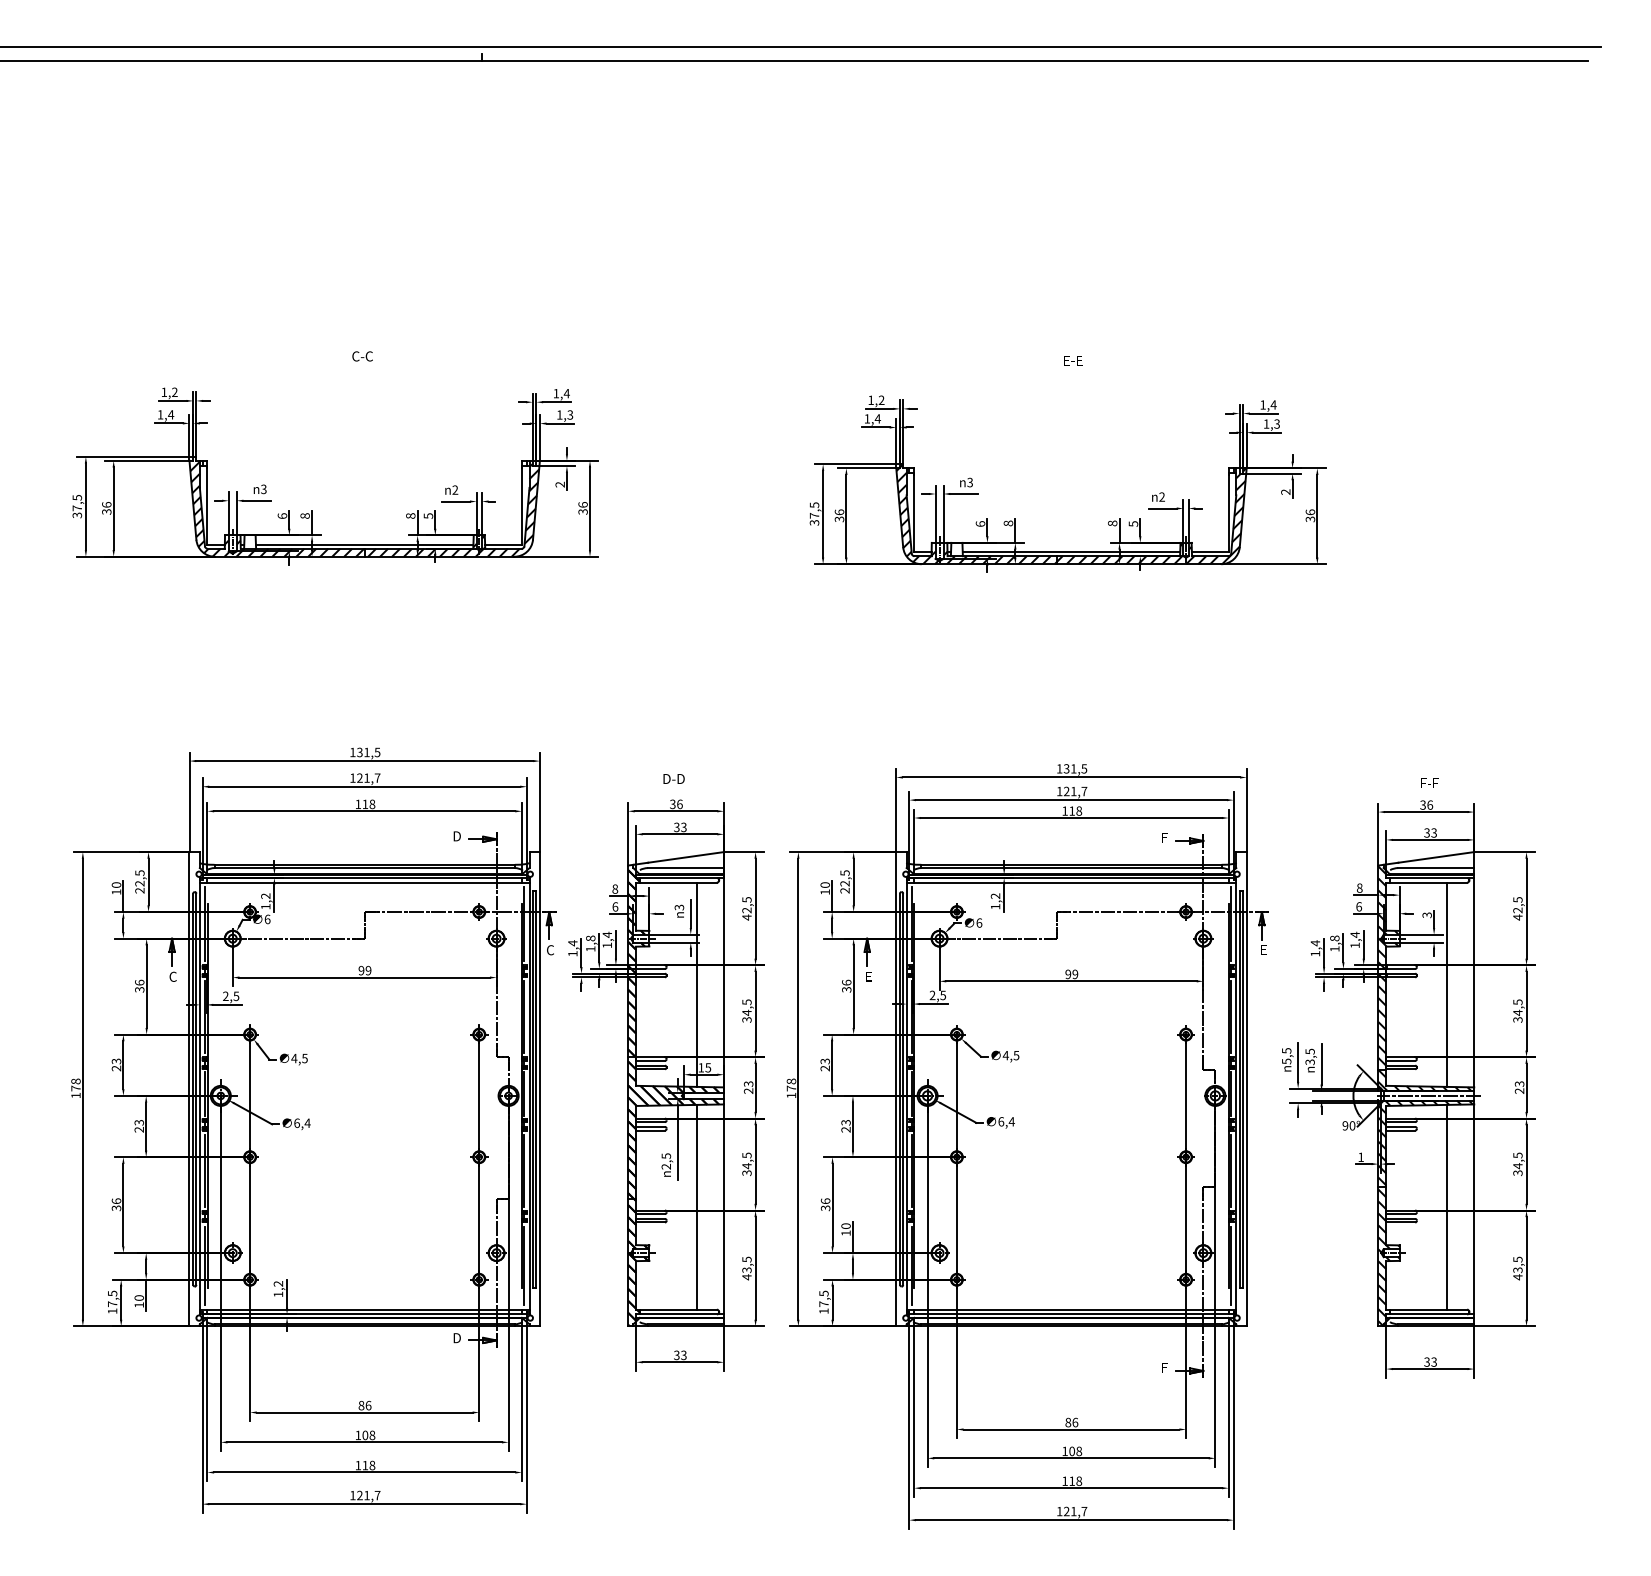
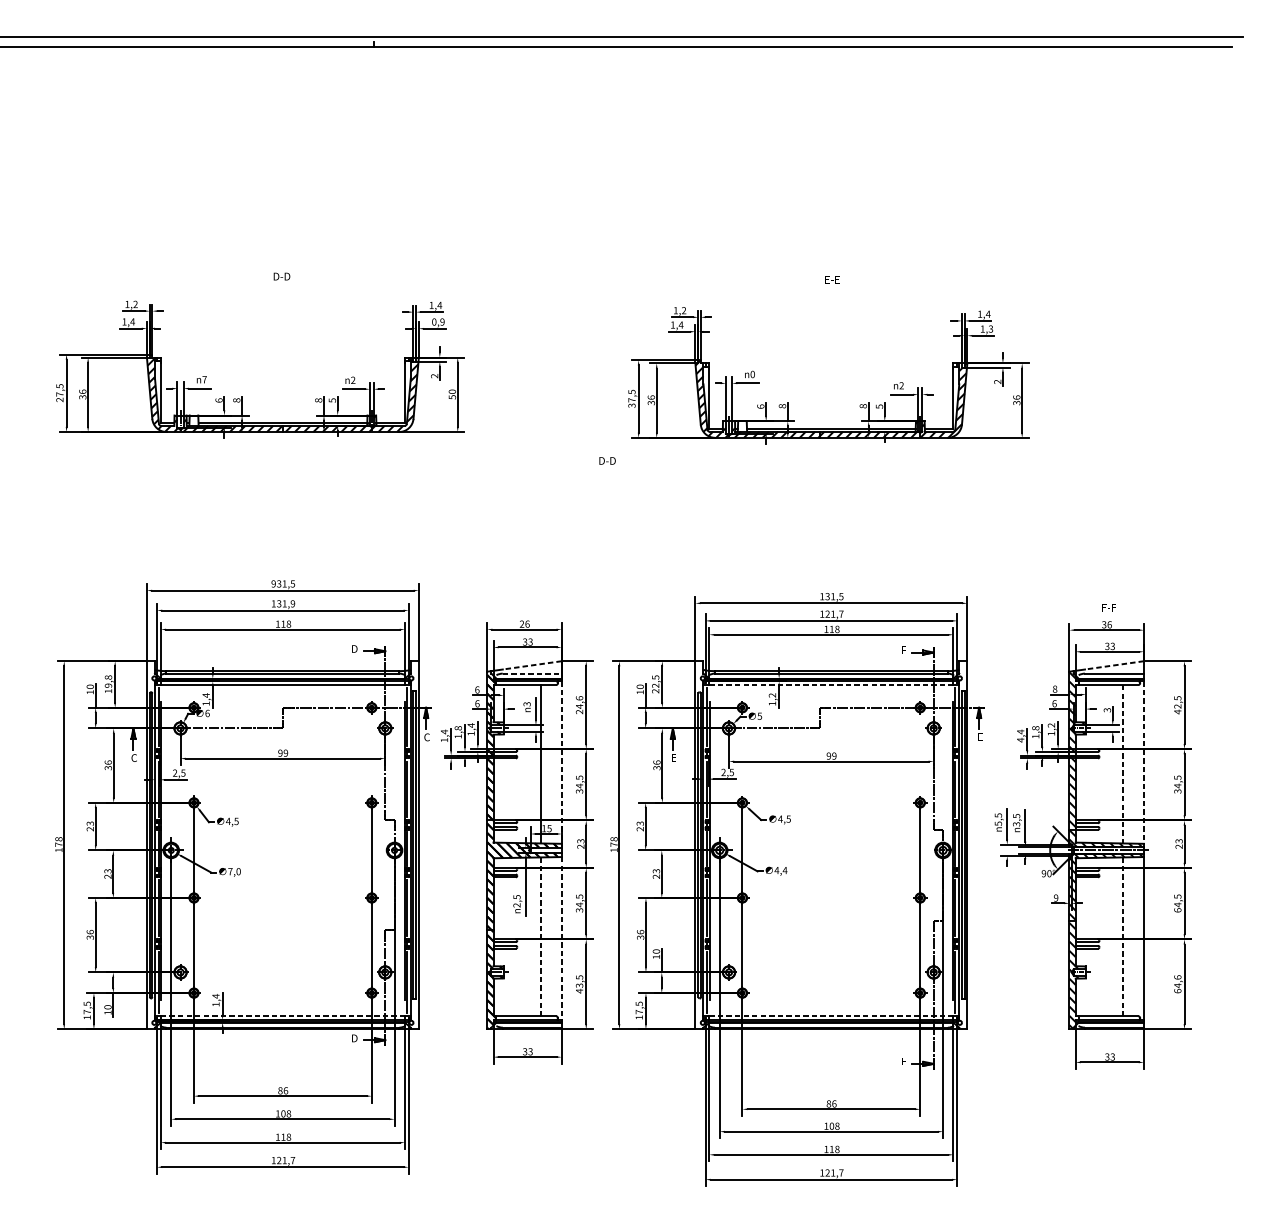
text: (363, 356) -> (281, 276), C-C -> D-D
text: (565, 414) -> (438, 321), 1,3 -> 0,9
text: (970, 482) -> (753, 374), 3 -> 0
text: (263, 489) -> (204, 379), 3 -> 7
text: (582, 508) -> (451, 394), 36 -> 50
text: (77, 515) -> (60, 400), 37,5 -> 27,5
text: (352, 752) -> (273, 583), 131,5 -> 931,5
text: (368, 777) -> (285, 603), 121,7 -> 131,9
text: (673, 778) -> (607, 460), moved
text: (672, 805) -> (521, 625), 36 -> 26
line: (685, 857) -> (531, 665), solid -> dashed
line: (1435, 857) -> (1113, 665), solid -> dashed
line: (686, 868) -> (532, 673), solid -> dashed
text: (139, 881) -> (108, 684), 22,5 -> 19,8
line: (1071, 882) -> (831, 684), solid -> dashed
text: (615, 888) -> (477, 689), 8 -> 6
text: (265, 896) -> (205, 695), 1,2 -> 1,4
text: (746, 908) -> (579, 705), 42,5 -> 24,6
text: (979, 922) -> (760, 715), 6 -> 5
text: (1354, 934) -> (1051, 725), 1,4 -> 1,2
text: (1315, 953) -> (1020, 739), 1,4 -> 4,4
line: (724, 982) -> (562, 762), solid -> dashed
line: (1474, 982) -> (1144, 762), solid -> dashed
line: (1447, 985) -> (1123, 764), solid -> dashed
text: (1001, 1121) -> (777, 870), 6,4 -> 4,4
text: (302, 1122) -> (234, 871), 6,4 -> 7,0
text: (1360, 1157) -> (1055, 898), 1 -> 9
text: (1517, 1173) -> (1177, 910), 34,5 -> 64,5
line: (696, 1207) -> (540, 937), solid -> dashed
line: (1447, 1207) -> (1123, 937), solid -> dashed
line: (724, 1209) -> (562, 938), solid -> dashed
text: (1517, 1268) -> (1177, 984), 43,5 -> 64,6
text: (278, 1283) -> (216, 996), 1,2 -> 1,4
line: (365, 1309) -> (283, 1016), solid -> dashed
line: (1071, 1309) -> (831, 1016), solid -> dashed

